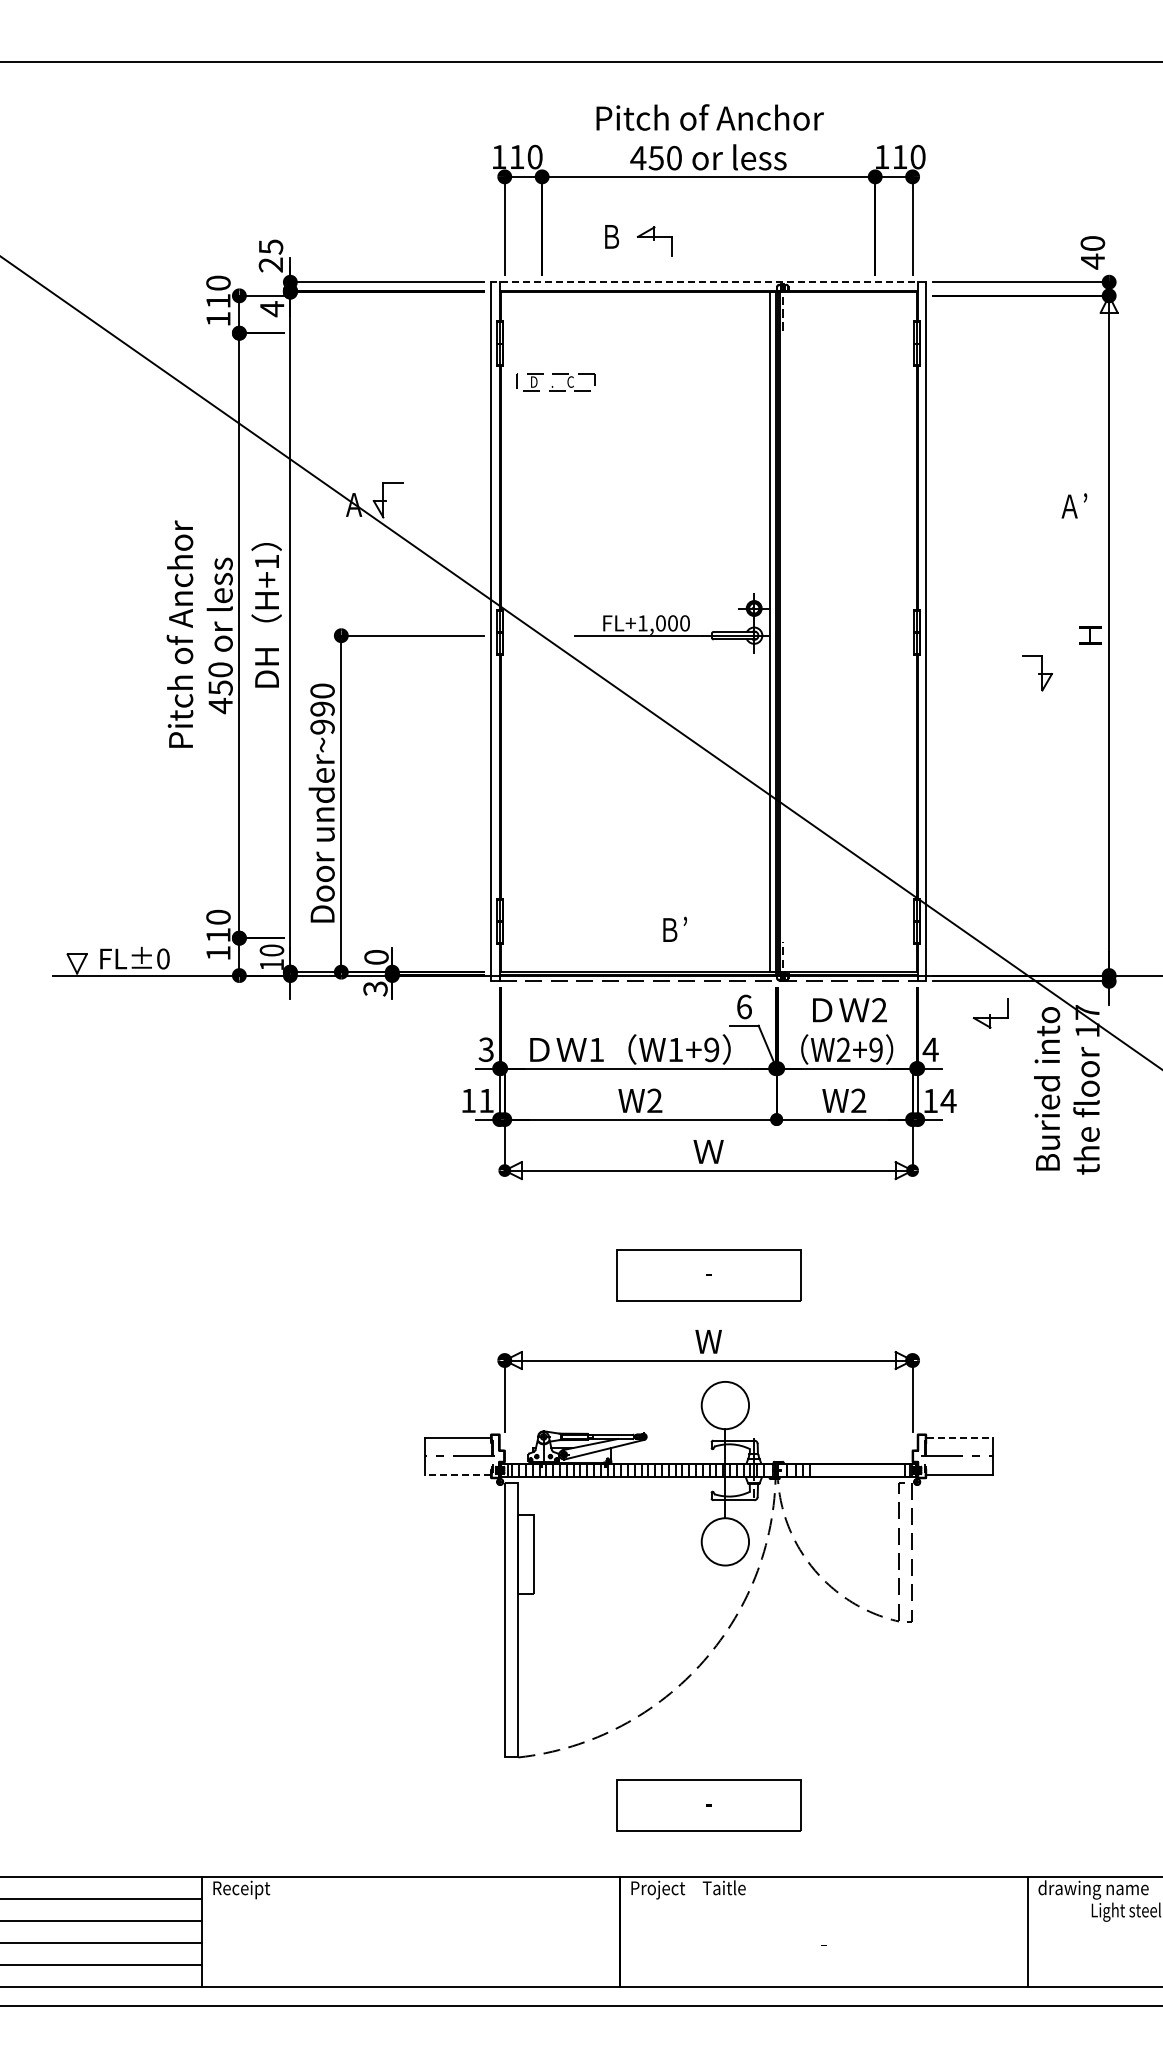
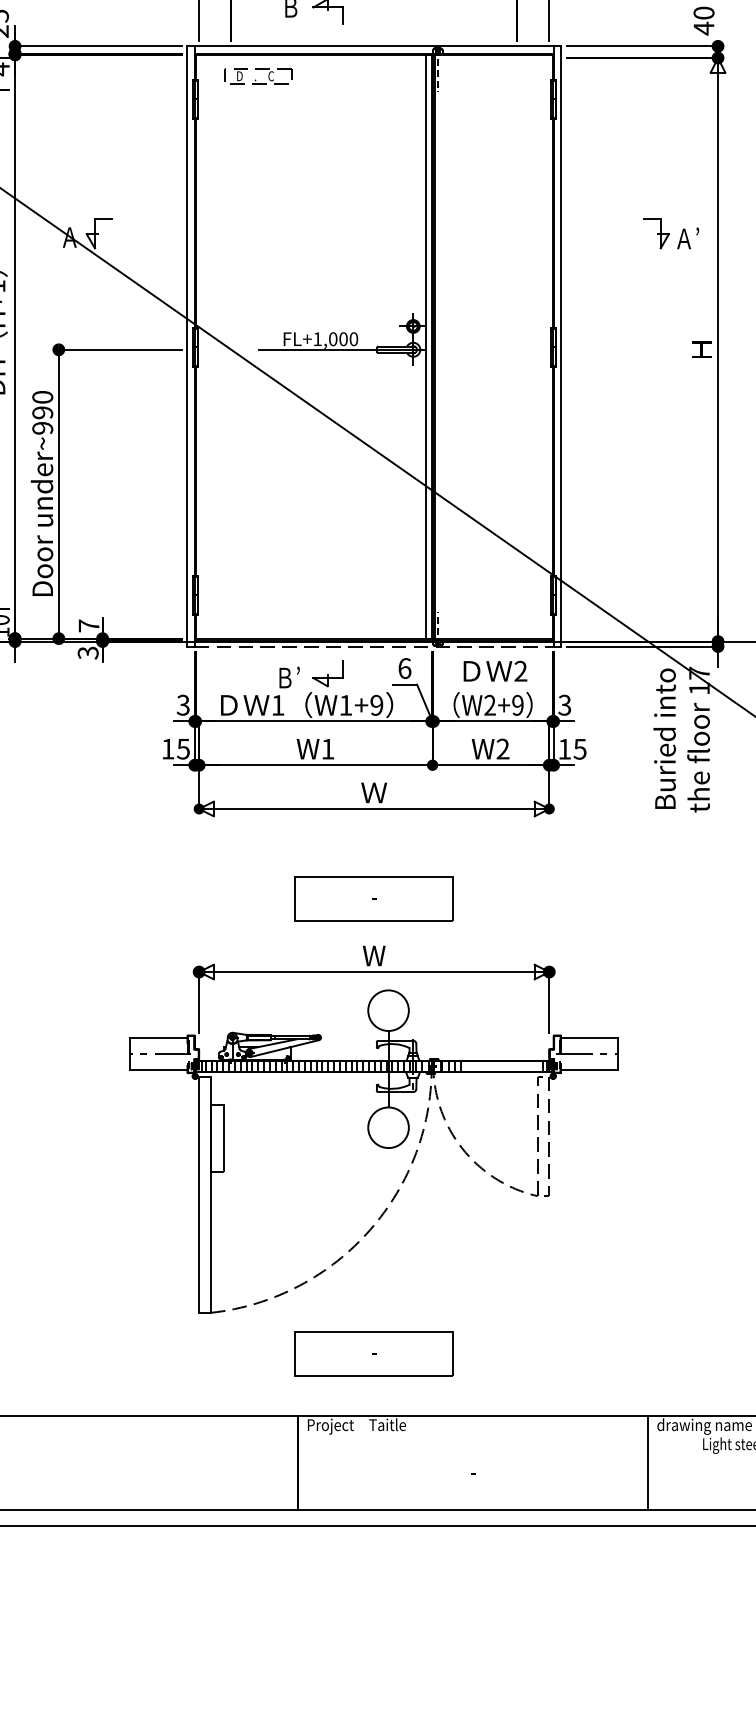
line: (708, 282) -> (374, 46), dashed -> solid
part: (555, 382) -> (258, 76), moved
part: (1037, 673) -> (656, 233), moved
text: (674, 928) -> (289, 676), moved
text: (376, 956) -> (89, 625), 0 -> 7
part: (990, 1013) -> (327, 674), moved
text: (930, 1049) -> (564, 705), 4 -> 3
text: (654, 1100) -> (327, 748), W2 -> W1
text: (485, 1101) -> (182, 749), 11 -> 15
text: (948, 1101) -> (580, 749), 14 -> 15
line: (960, 1437) -> (590, 1038), dashed -> solid
line: (457, 1474) -> (158, 1069), dashed -> solid

